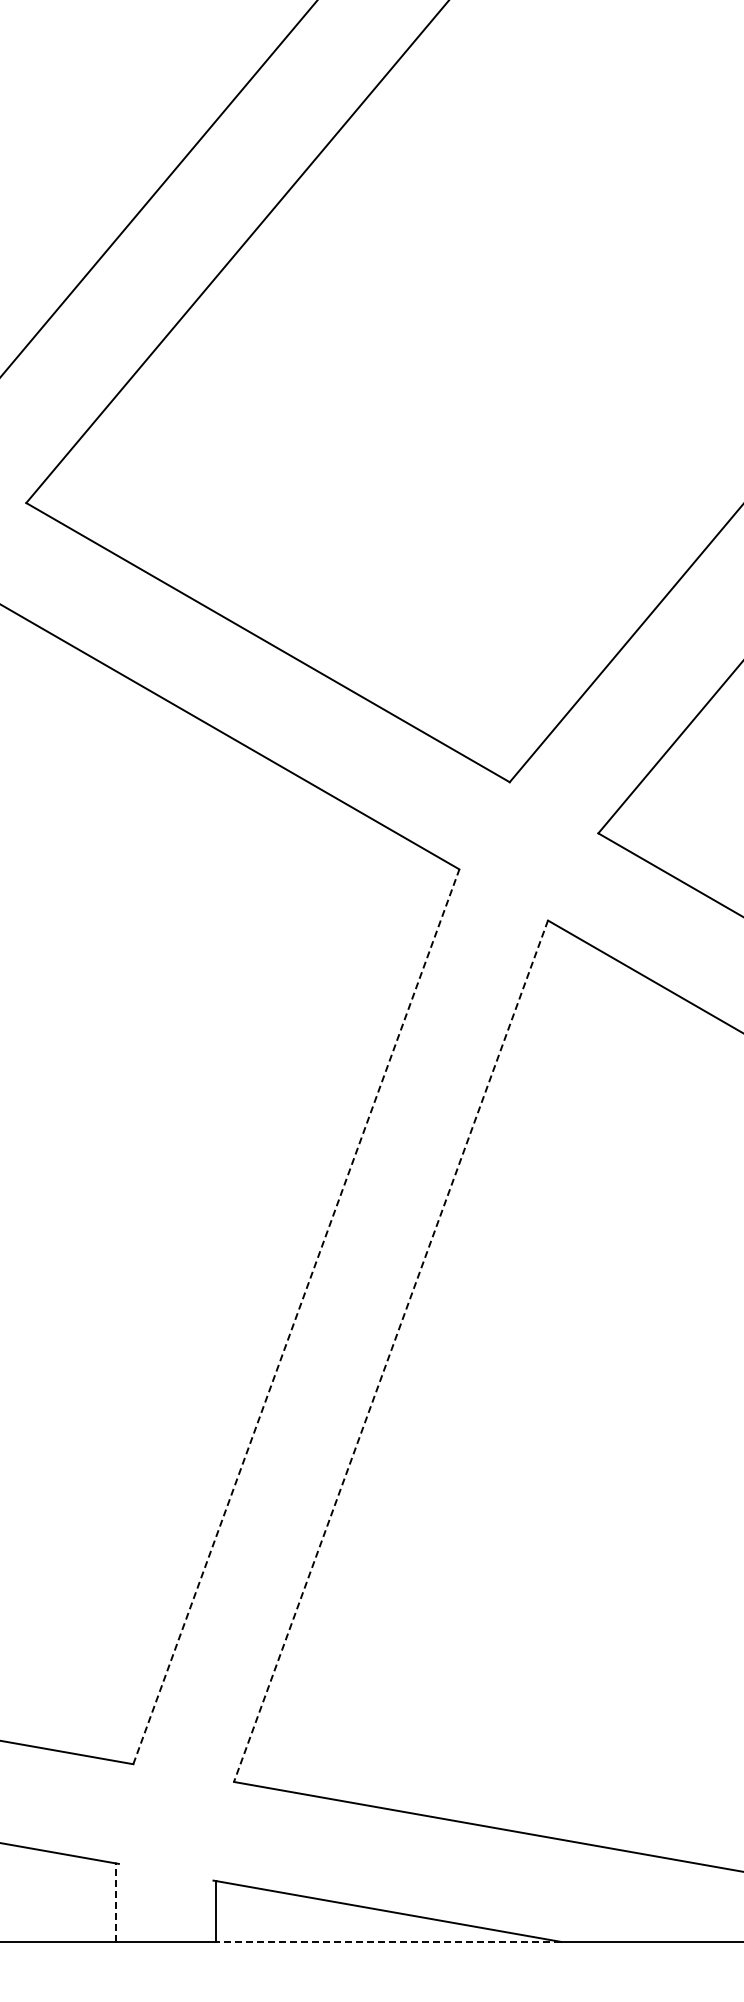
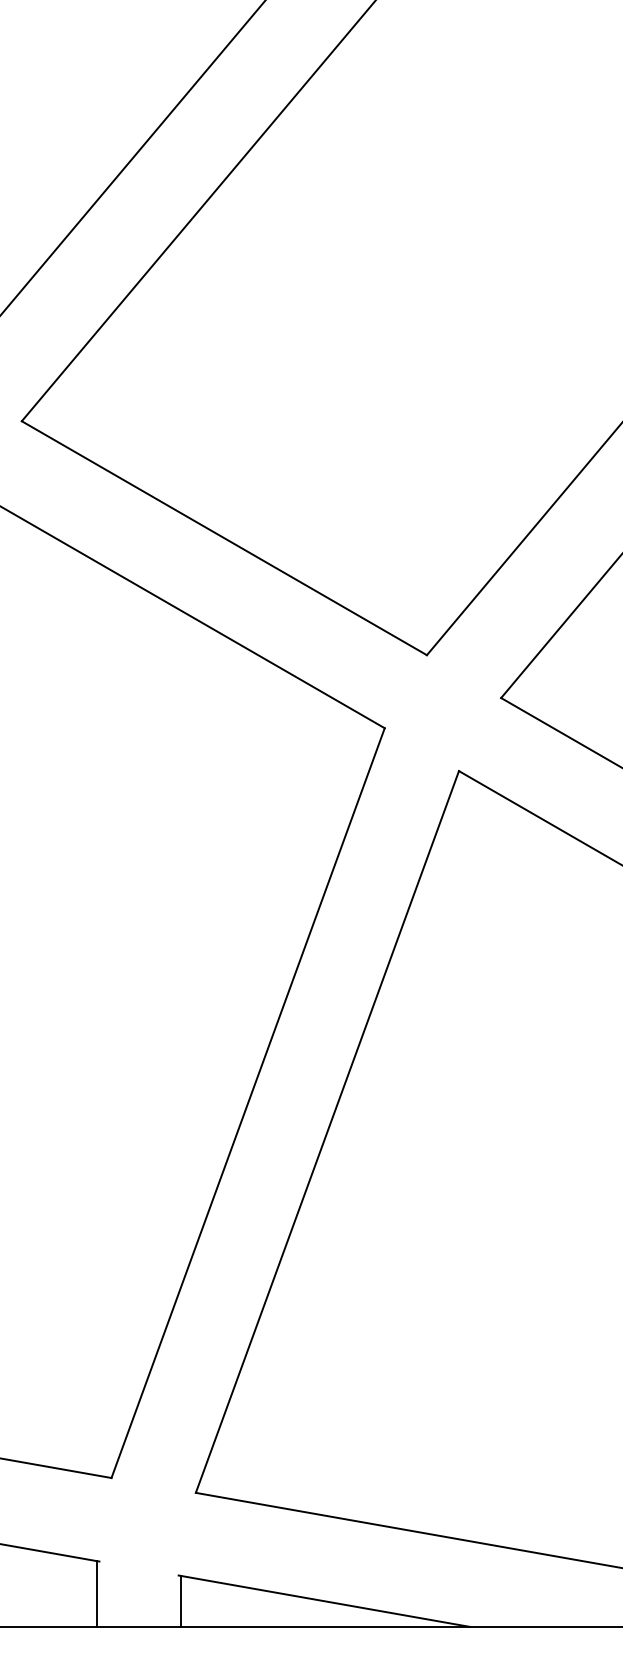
line: (296, 1316) -> (248, 1102), dashed -> solid
line: (390, 1351) -> (327, 1132), dashed -> solid
line: (115, 1902) -> (96, 1593), dashed -> solid
line: (388, 1941) -> (325, 1626), dashed -> solid

